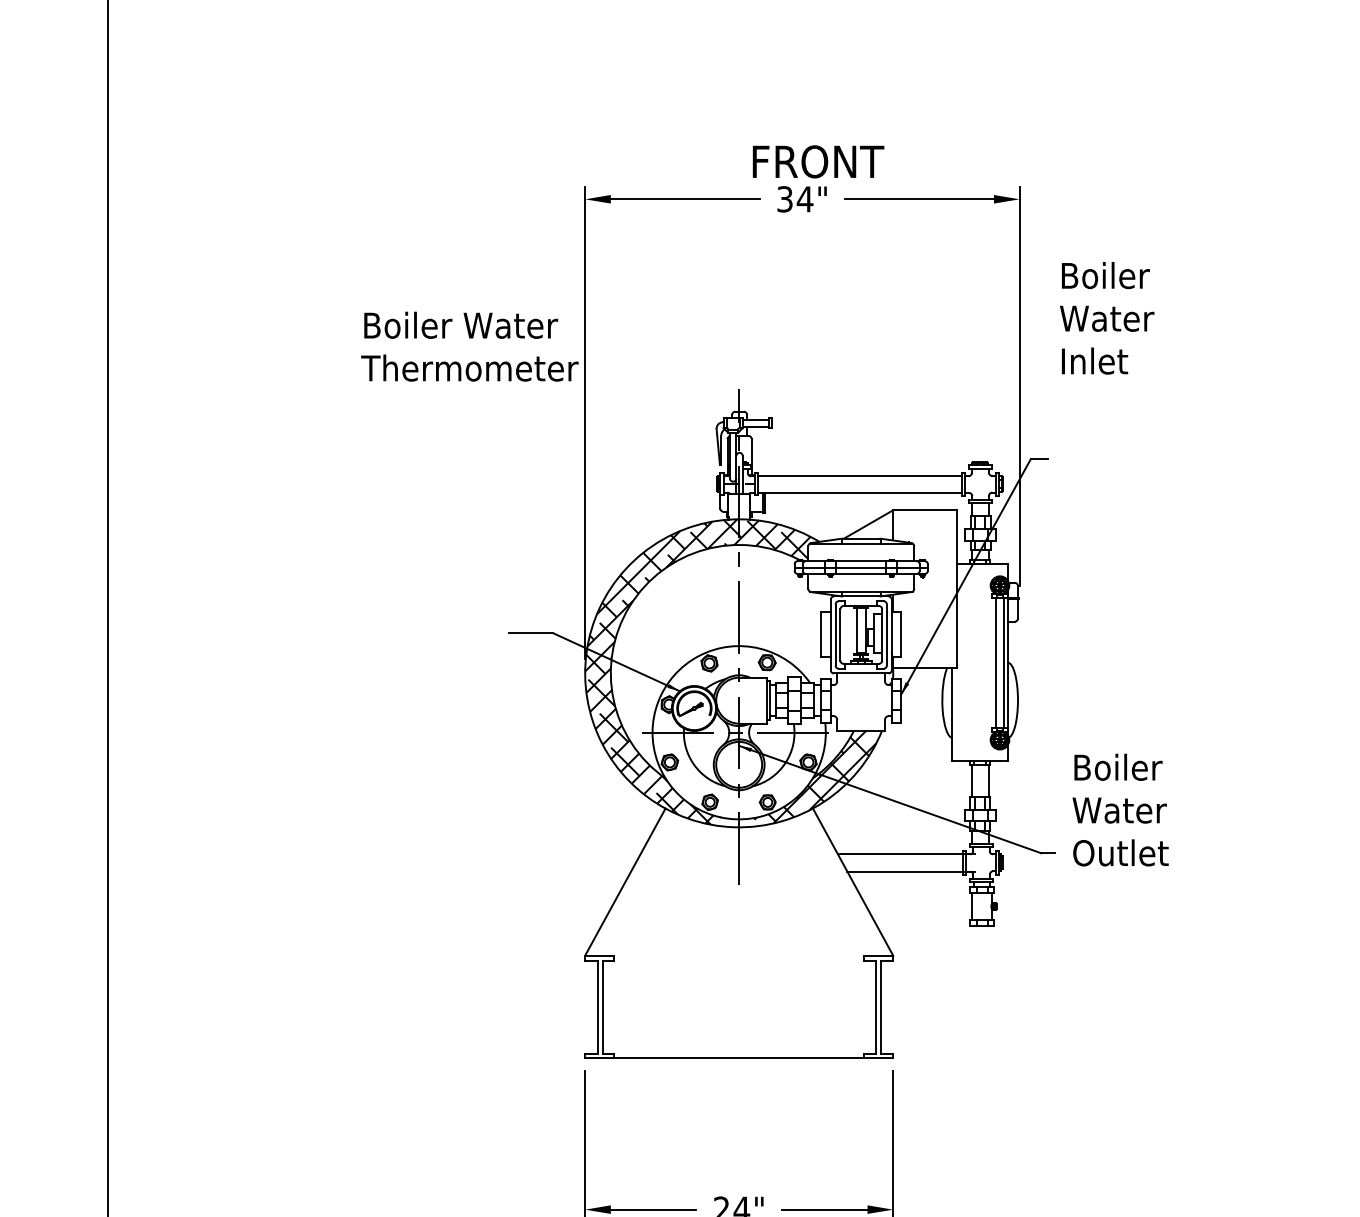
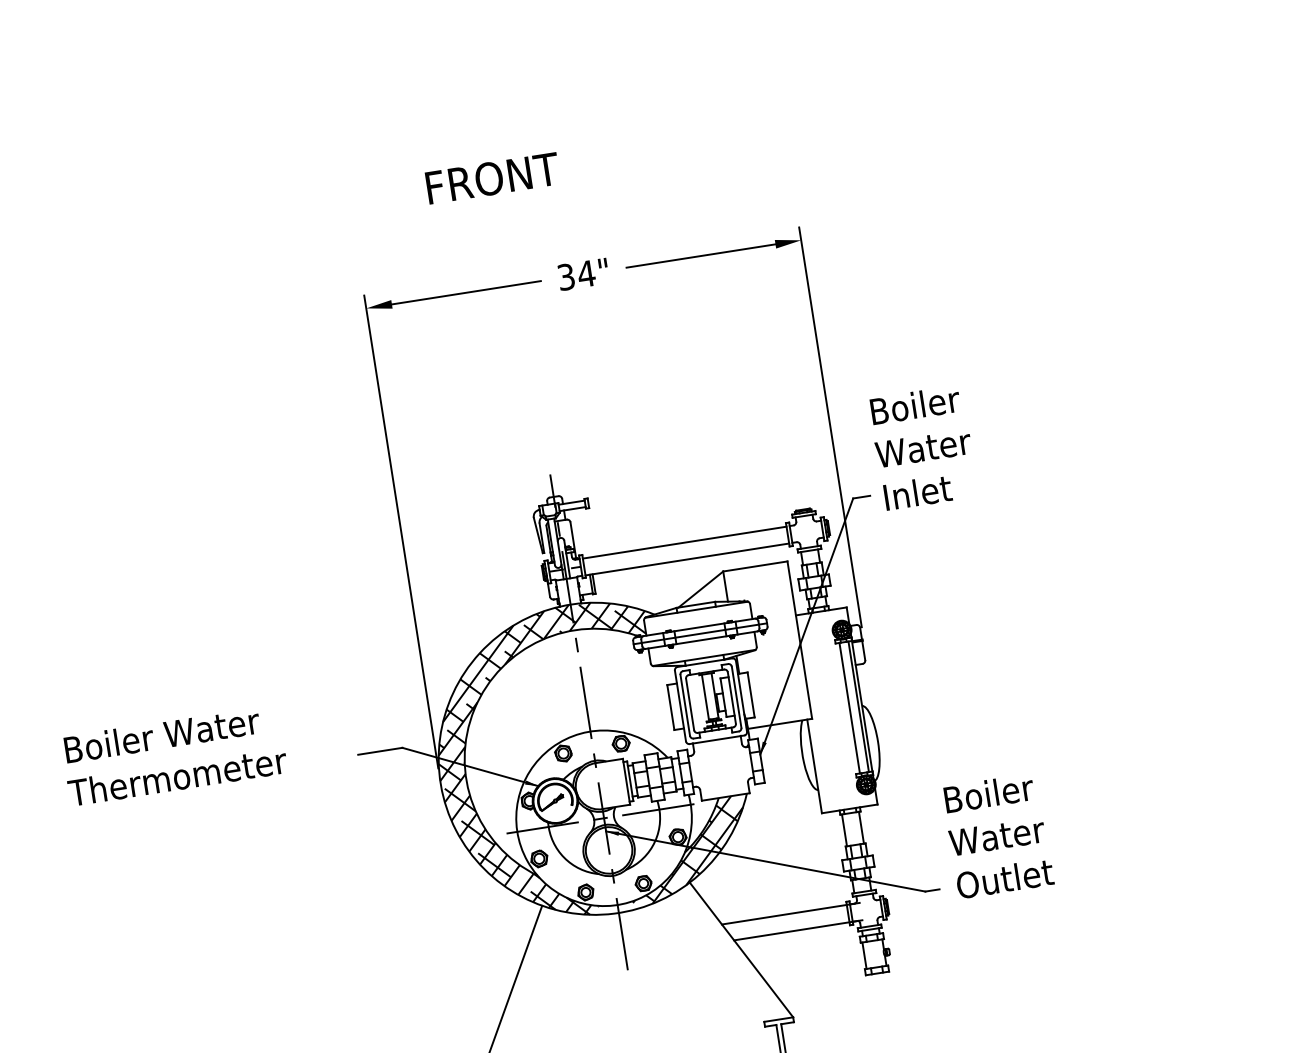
text: (818, 161) -> (492, 178), moved
text: (1107, 318) -> (923, 447), moved
text: (469, 346) -> (173, 755), moved

